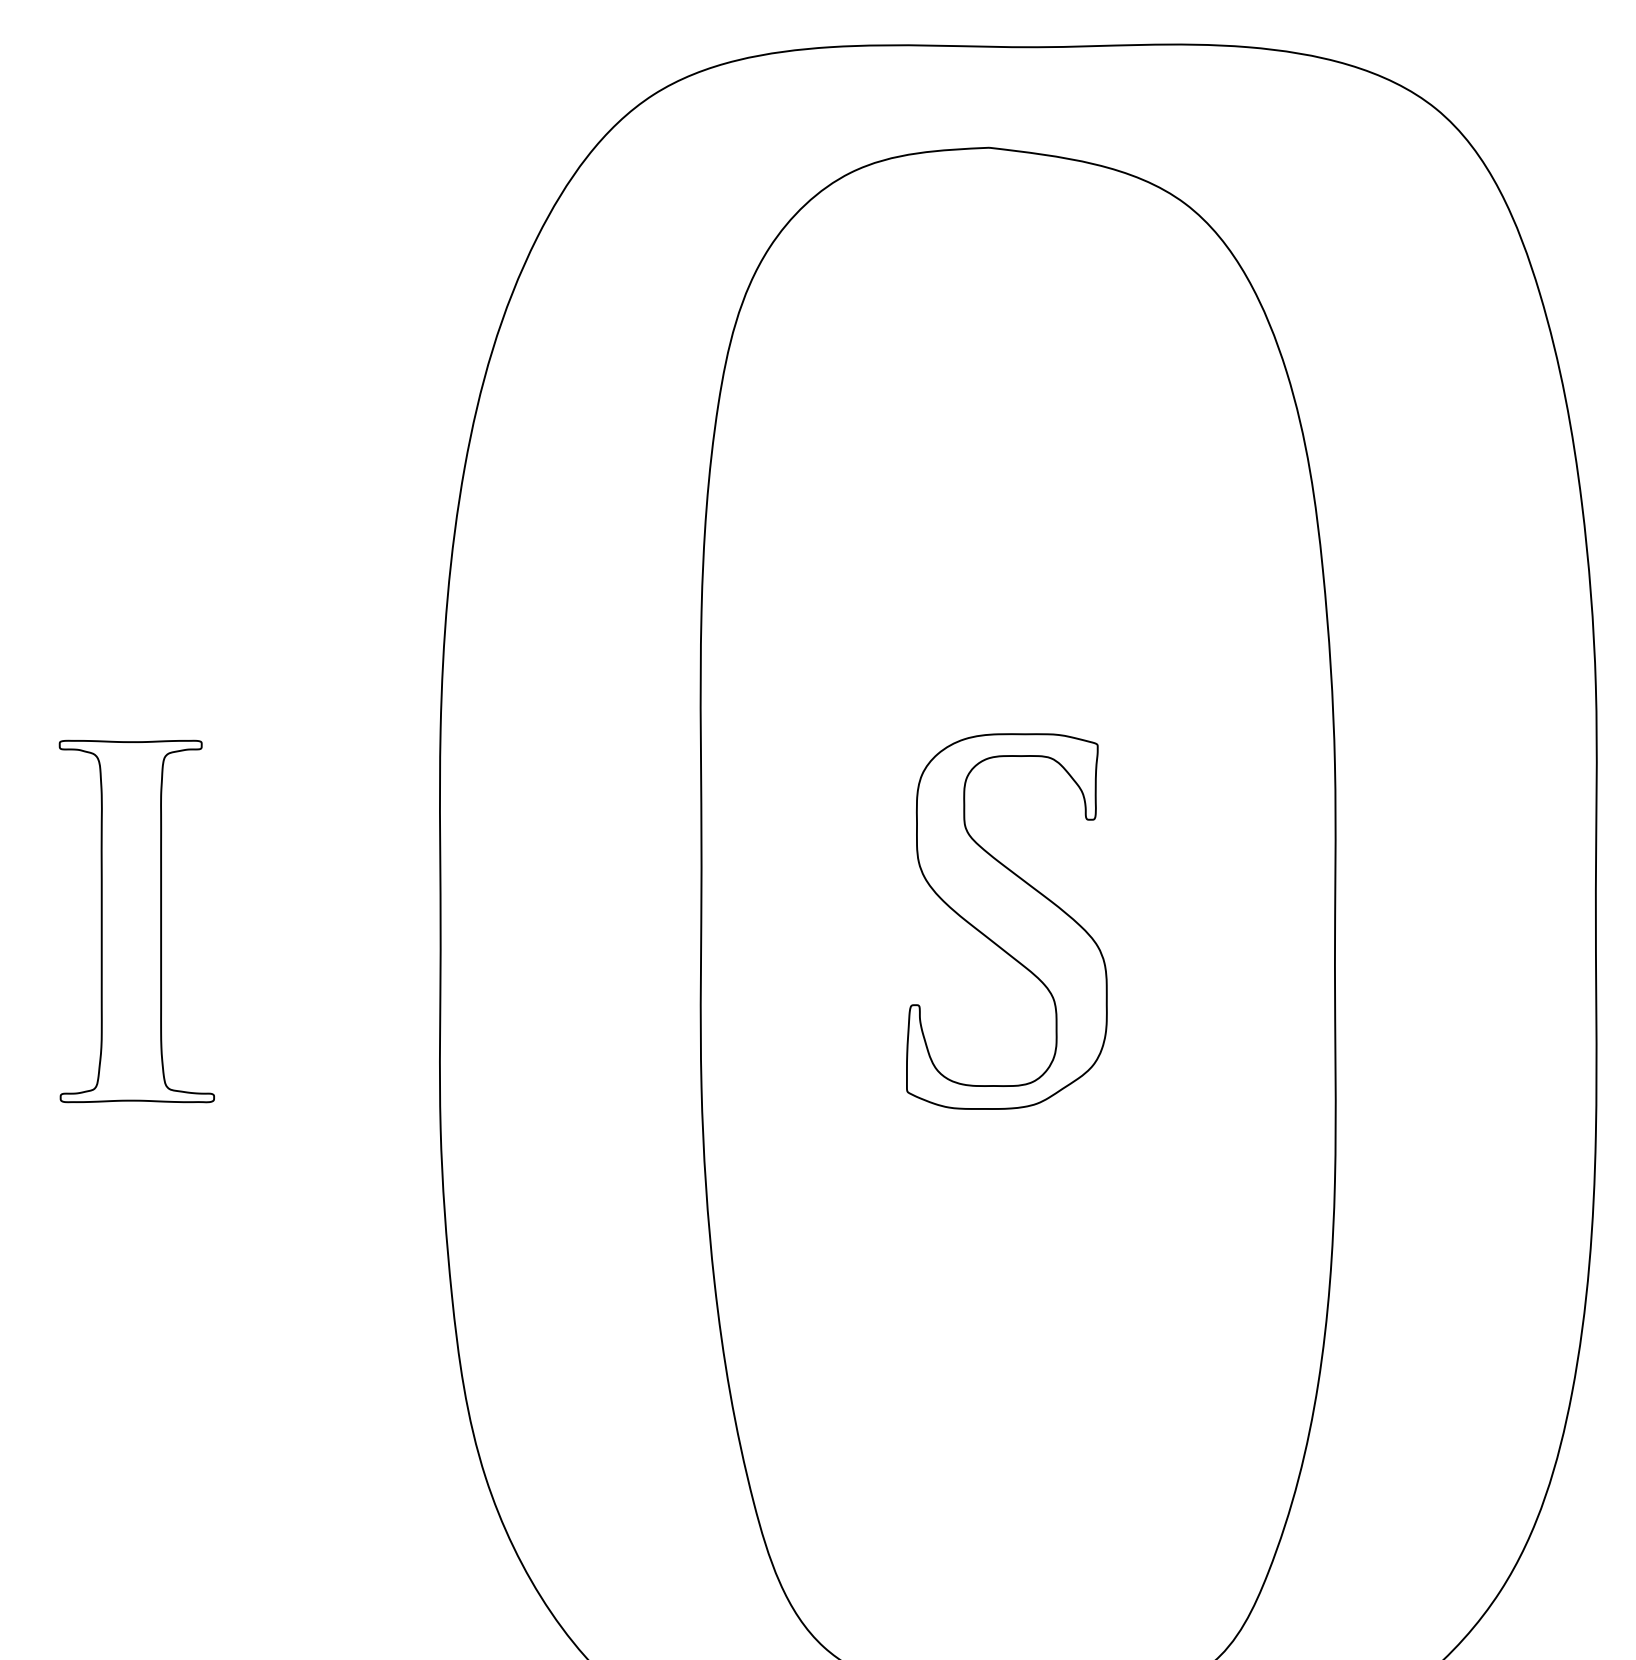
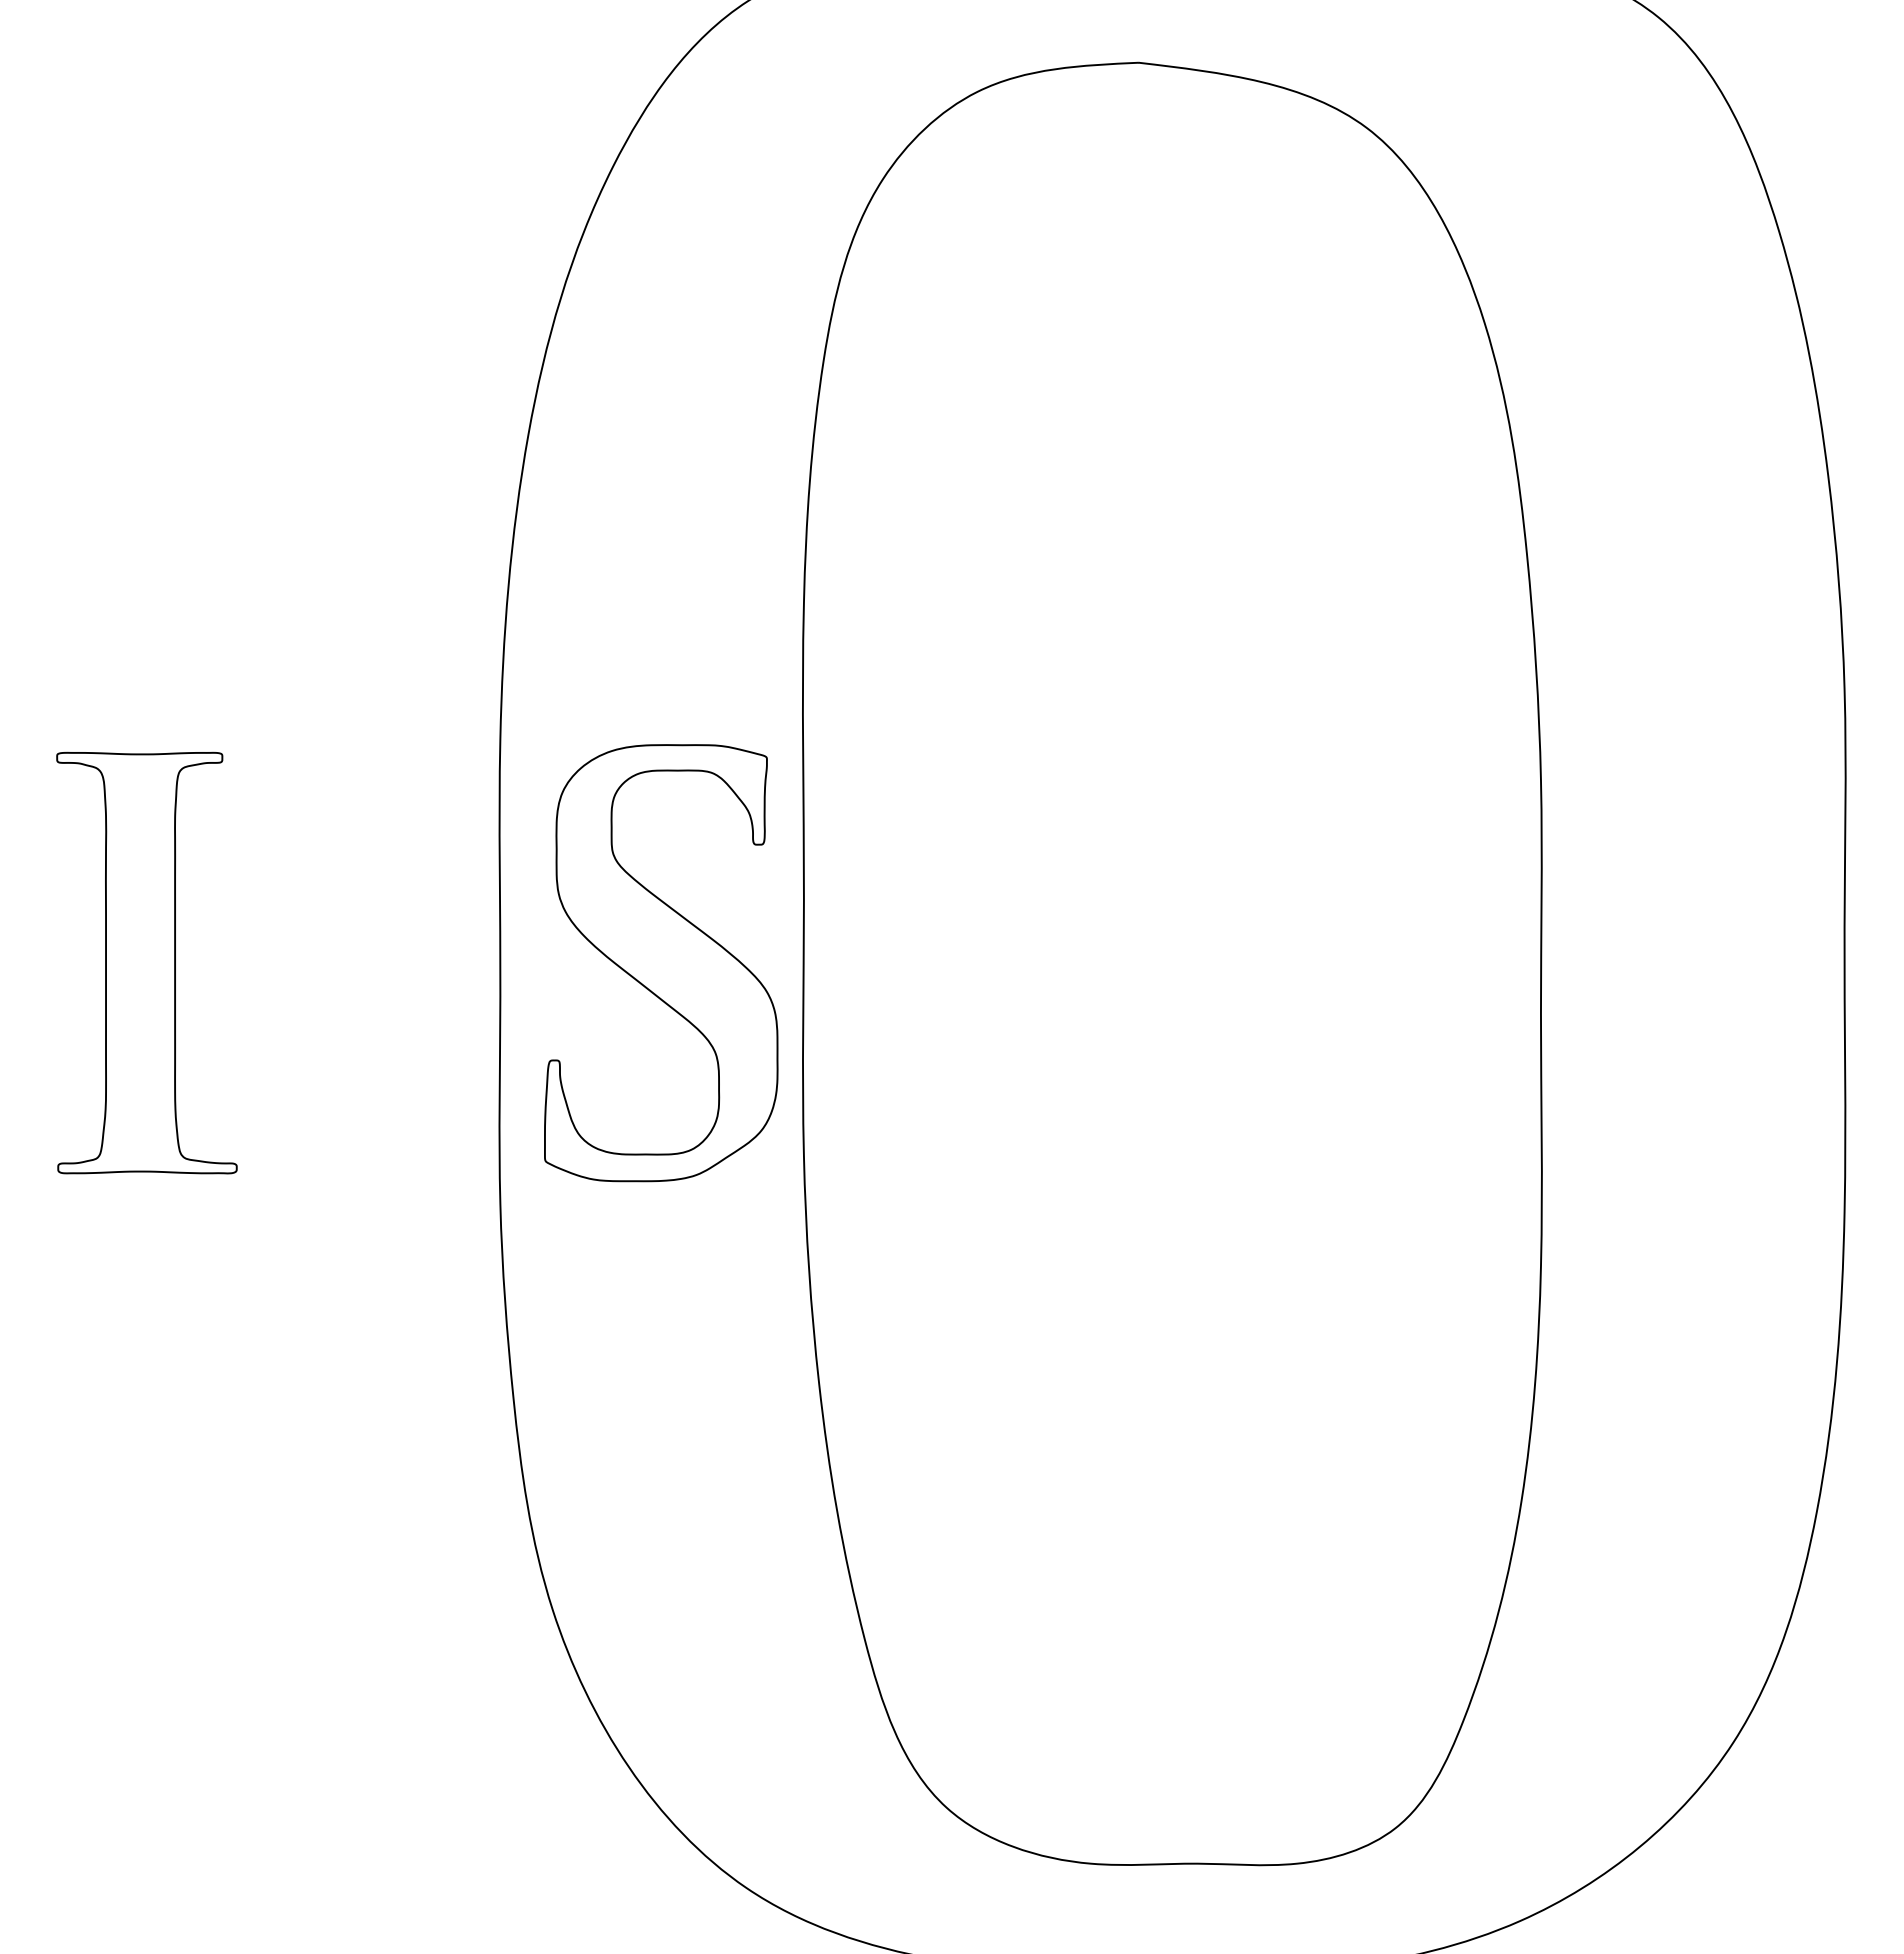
part: (1007, 921) -> (661, 963), moved

